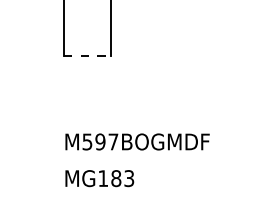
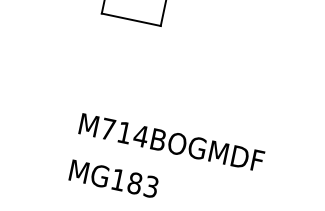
line: (87, 55) -> (131, 19), dashed -> solid
text: (100, 141) -> (124, 132), M597BOGMDF -> M714BOGMDF

